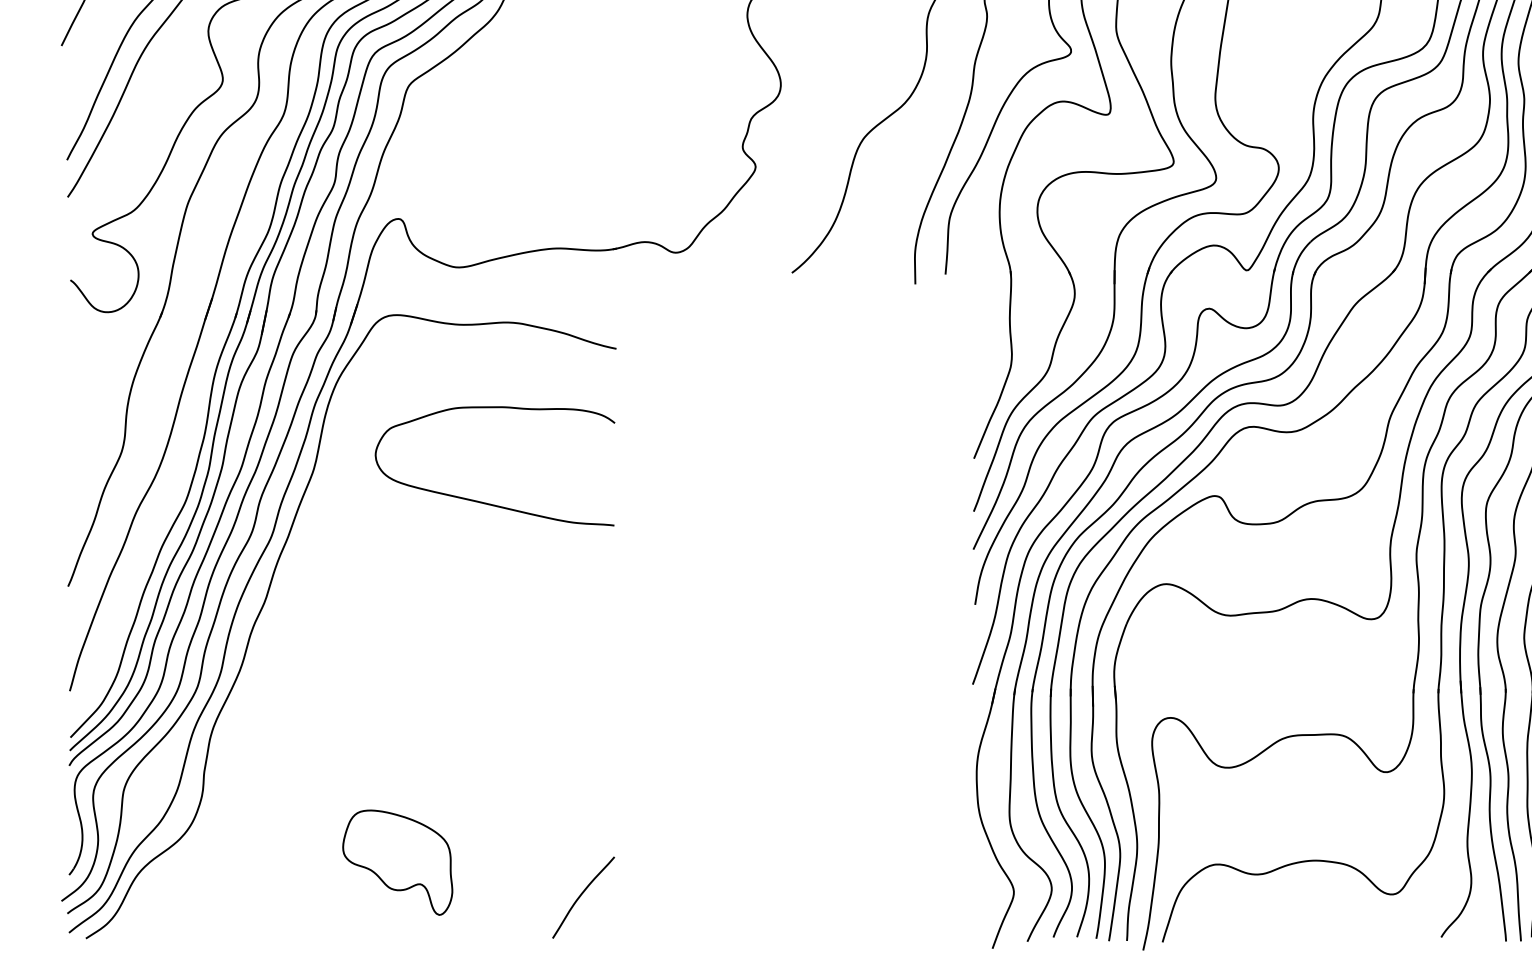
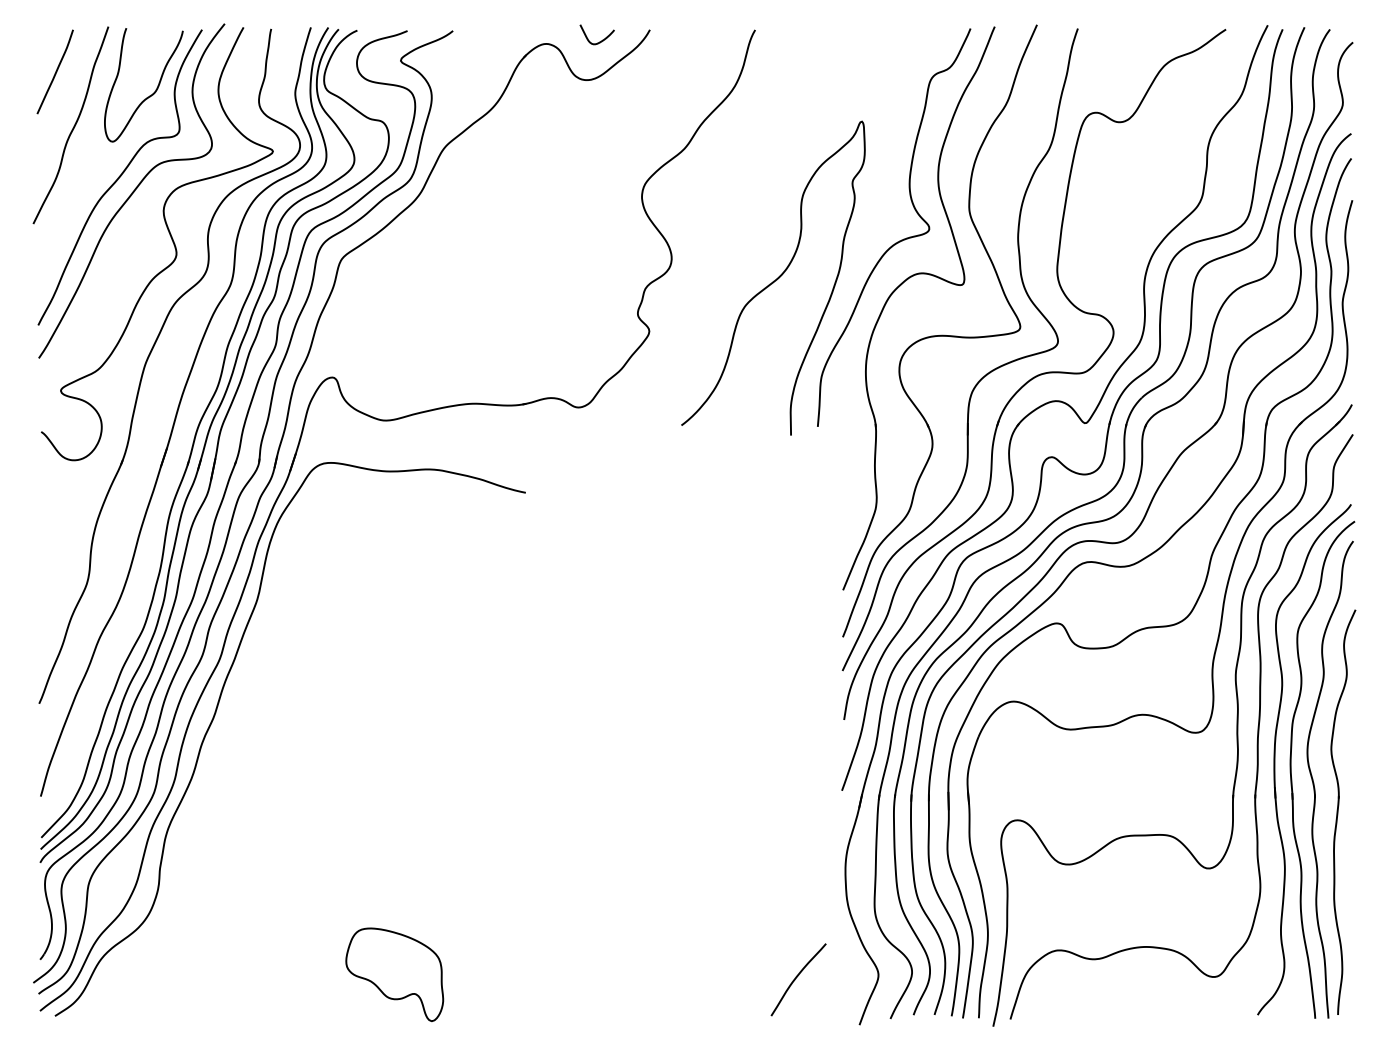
curve: (484, 501) -> (408, 628), removed
part: (397, 862) -> (394, 974), moved
curve: (582, 895) -> (797, 977), moved

